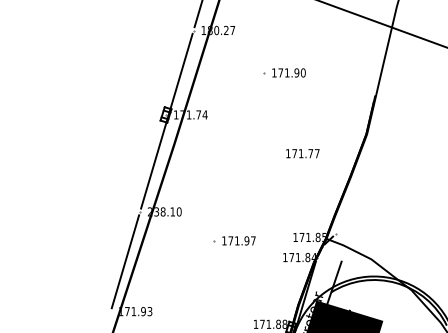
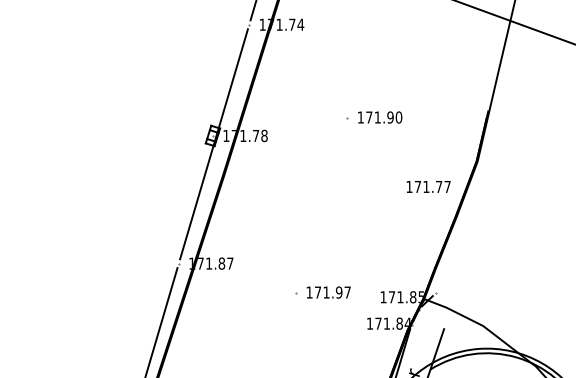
text: (221, 30) -> (285, 24), 180.27 -> 171.74
part: (284, 72) -> (374, 116), moved
text: (204, 114) -> (263, 135), 171.74 -> 171.78
text: (302, 153) -> (428, 186), moved
text: (164, 211) -> (210, 263), 238.10 -> 171.87
part: (234, 240) -> (322, 292), moved

